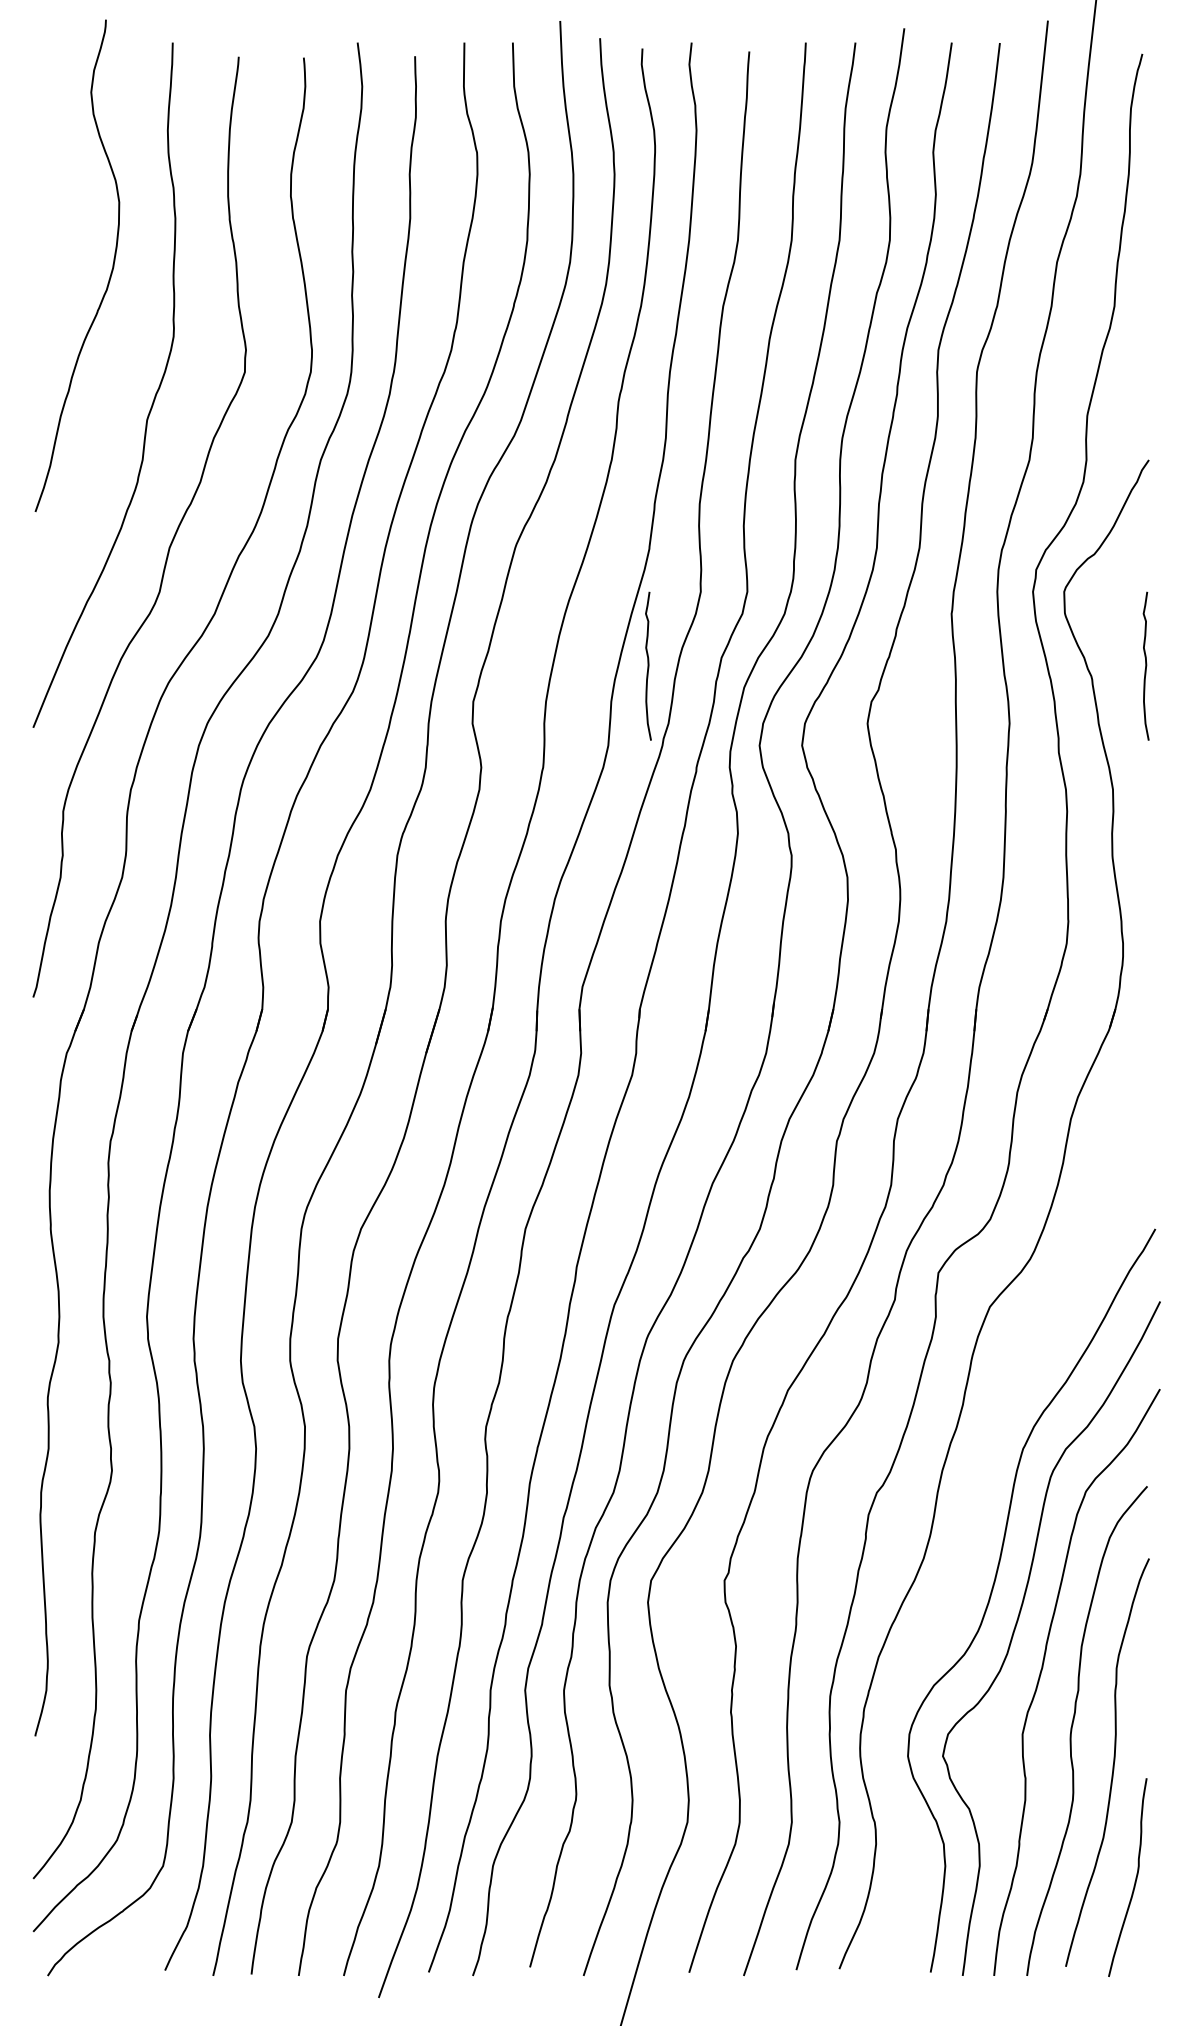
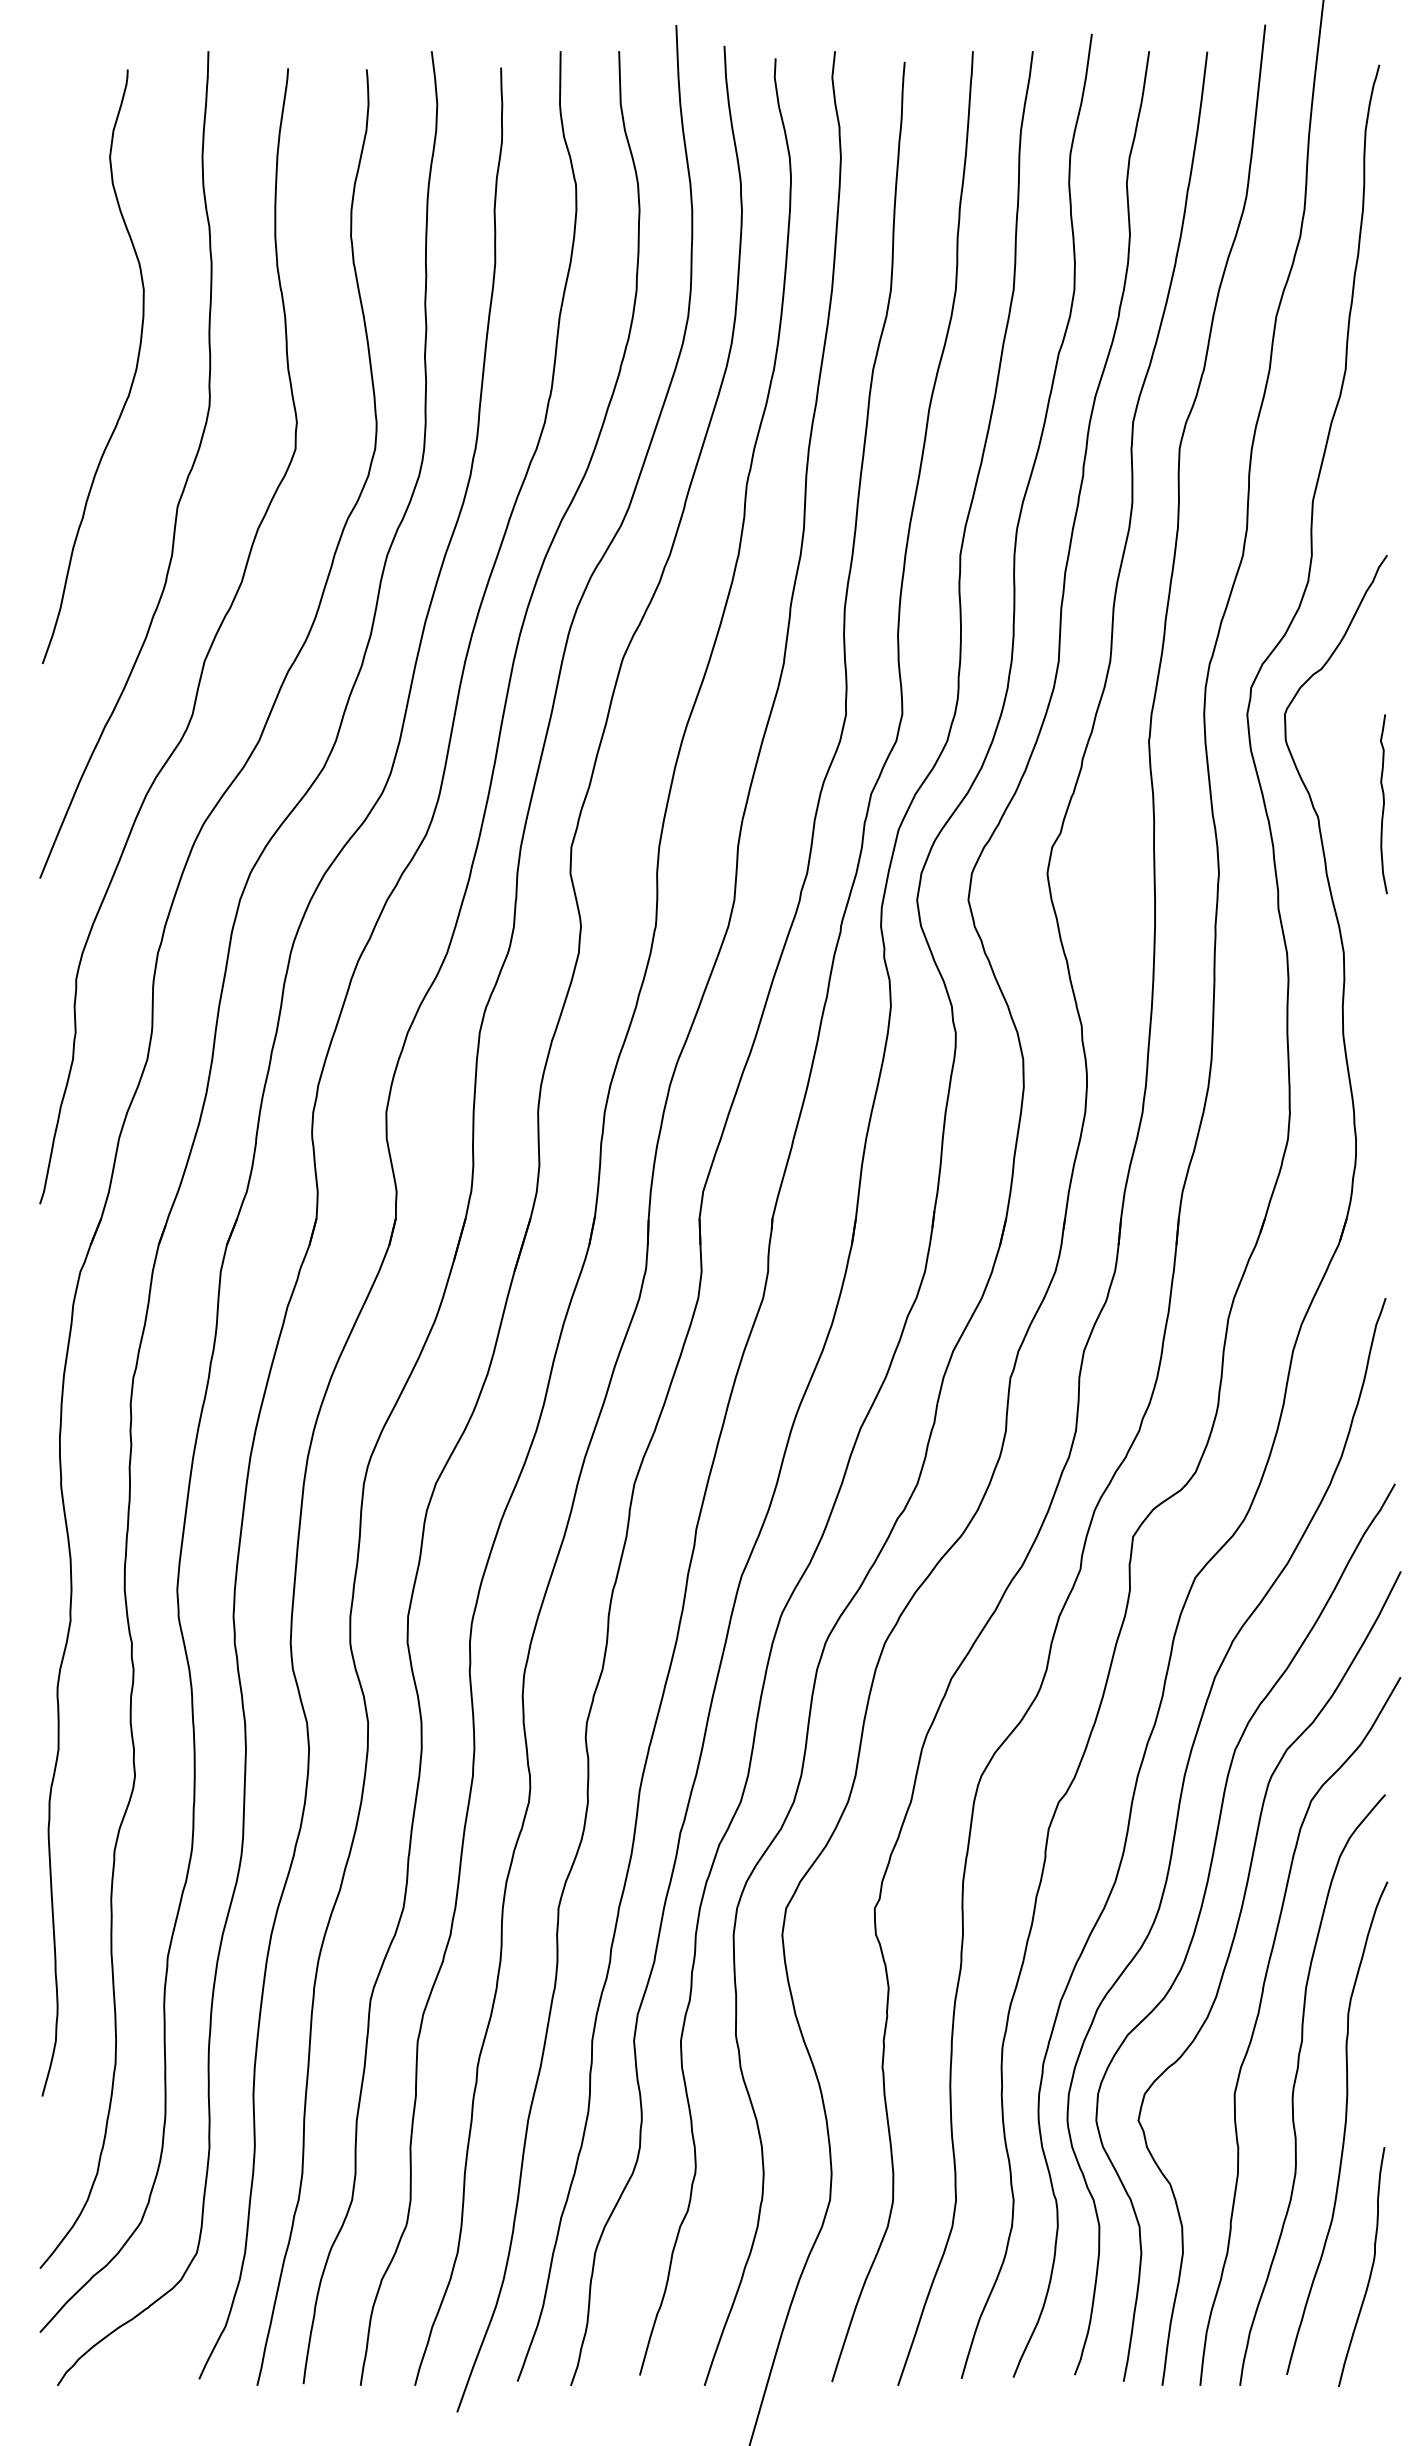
curve: (109, 275) -> (132, 378), moved
curve: (648, 666) -> (782, 804), removed
curve: (975, 1511) -> (1177, 1825), added

